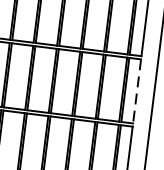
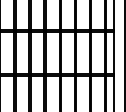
line: (136, 90) -> (113, 52), dashed -> solid

